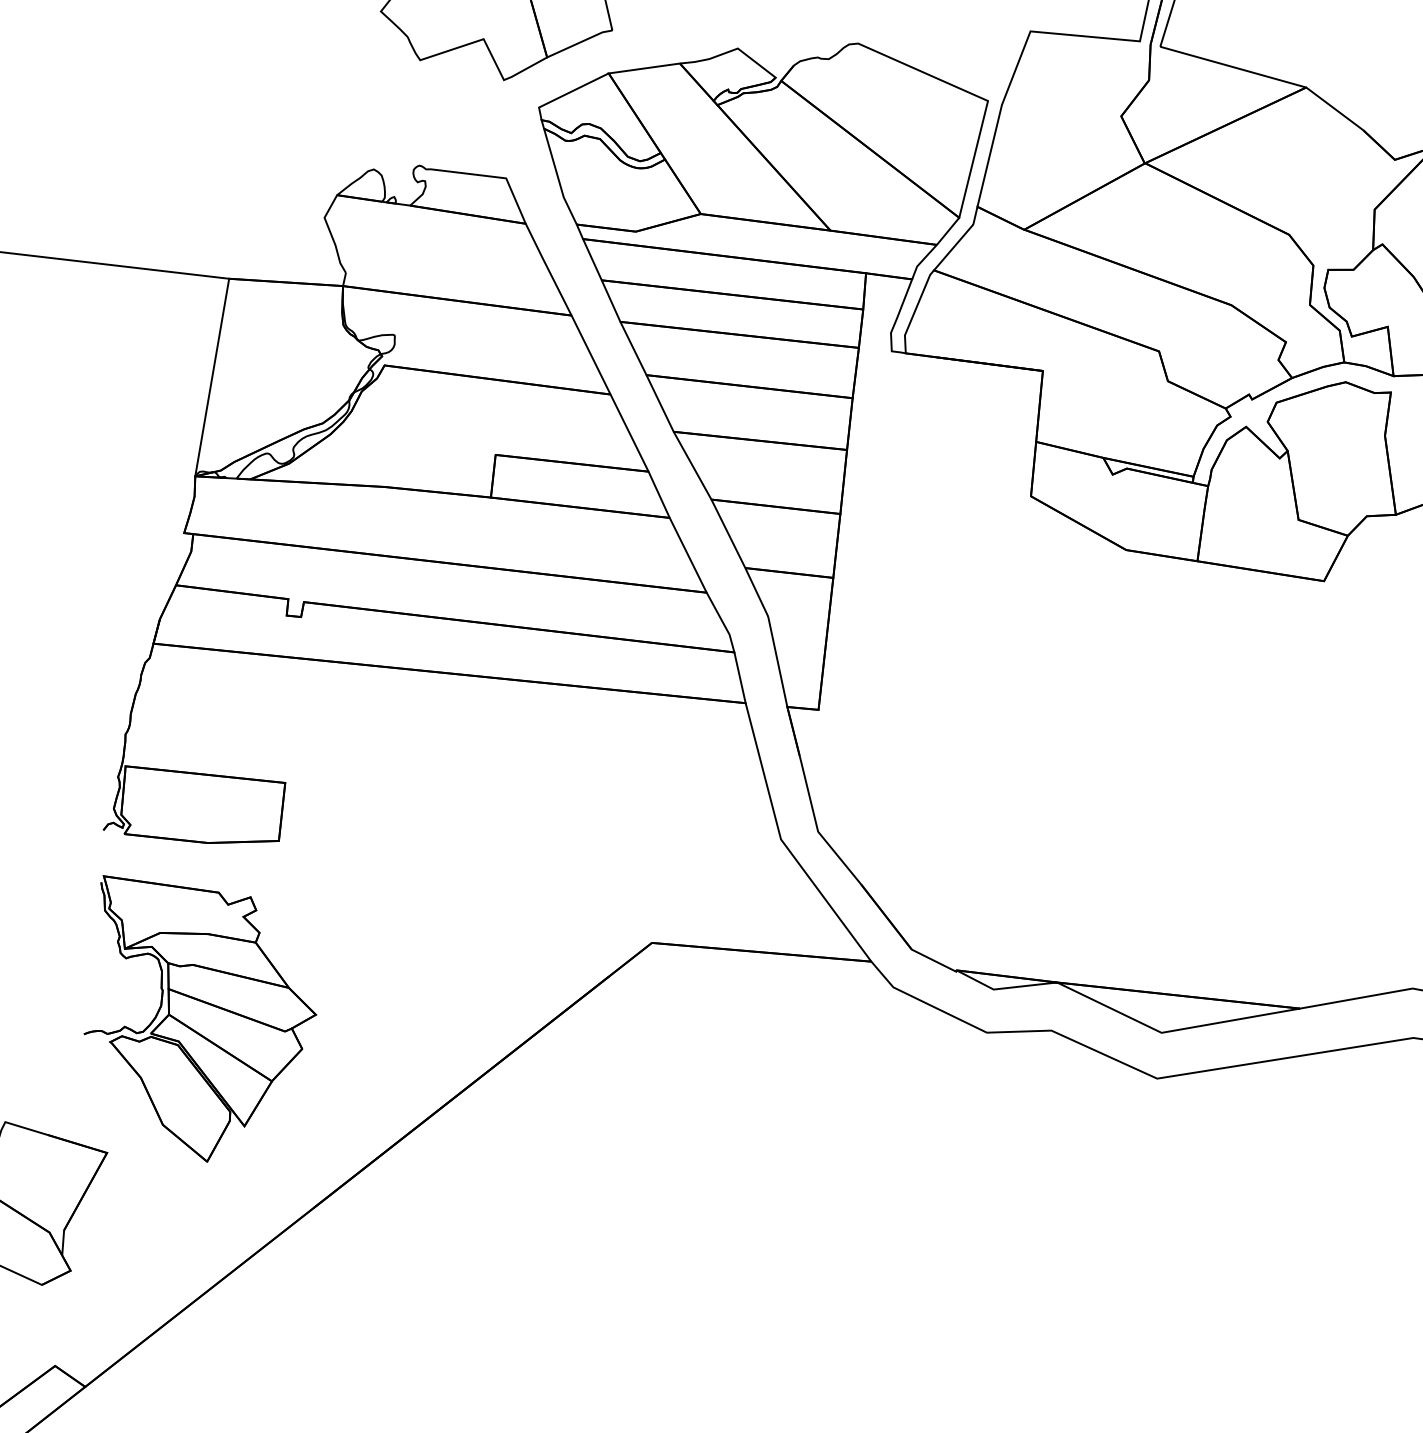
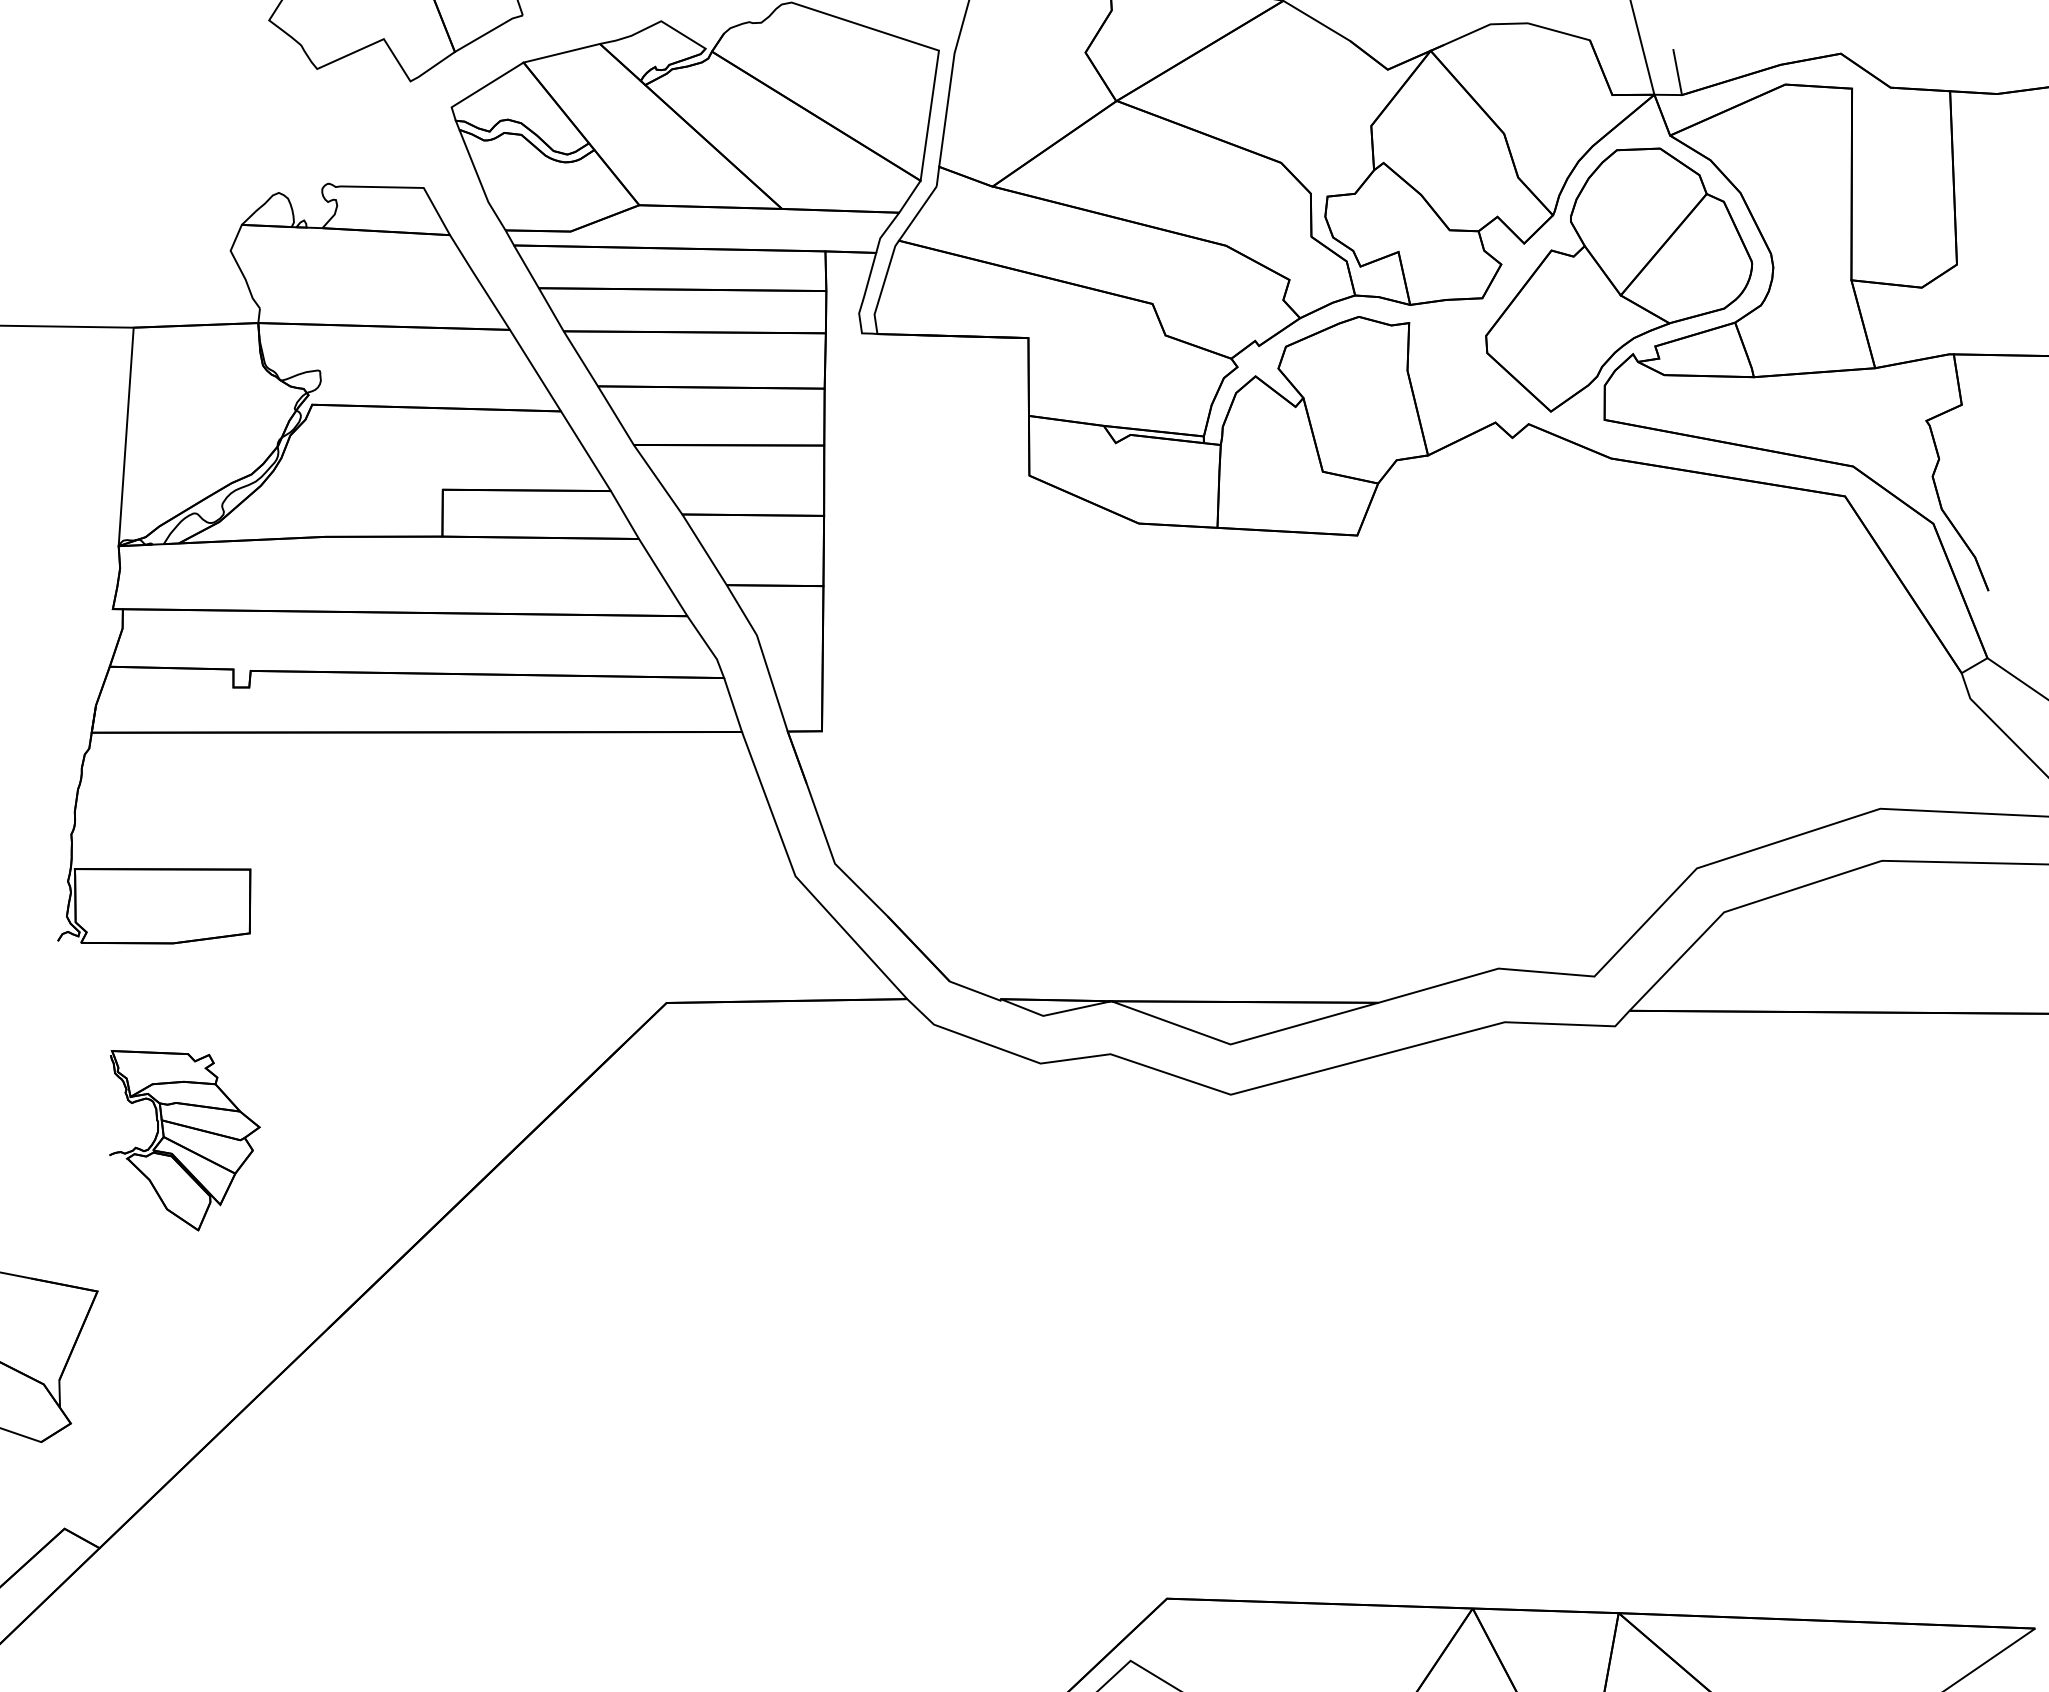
part: (200, 1023) -> (184, 1140), size x0.6

